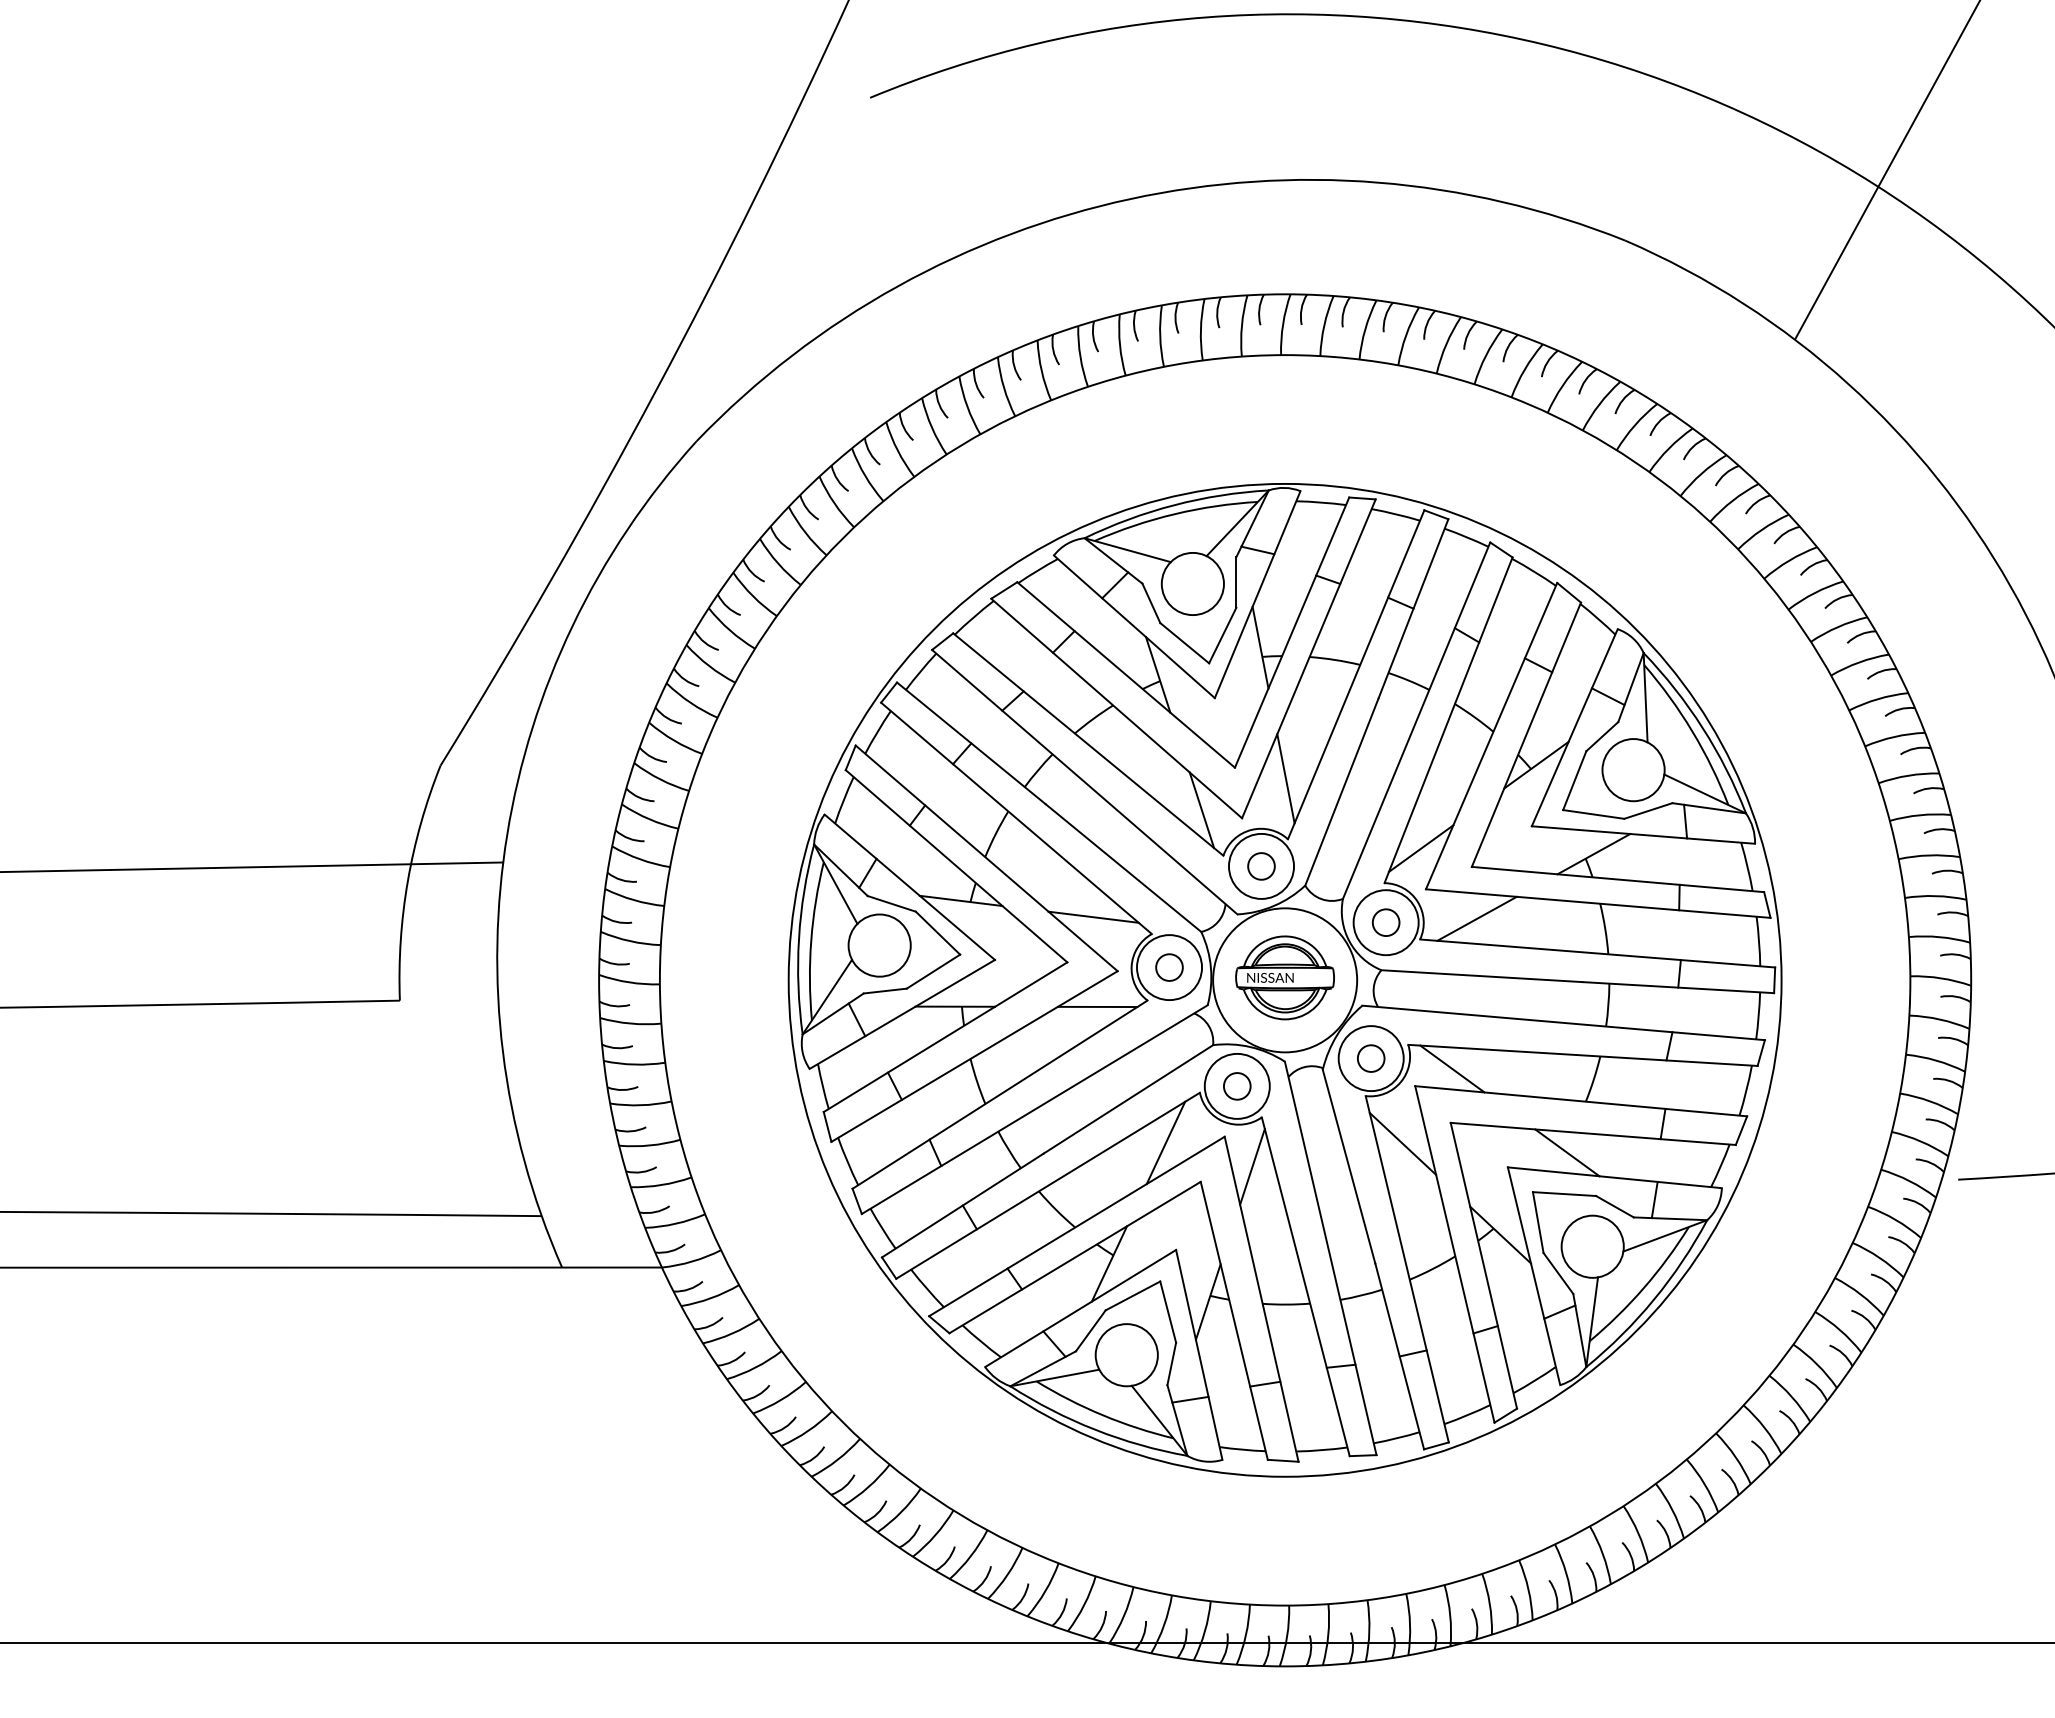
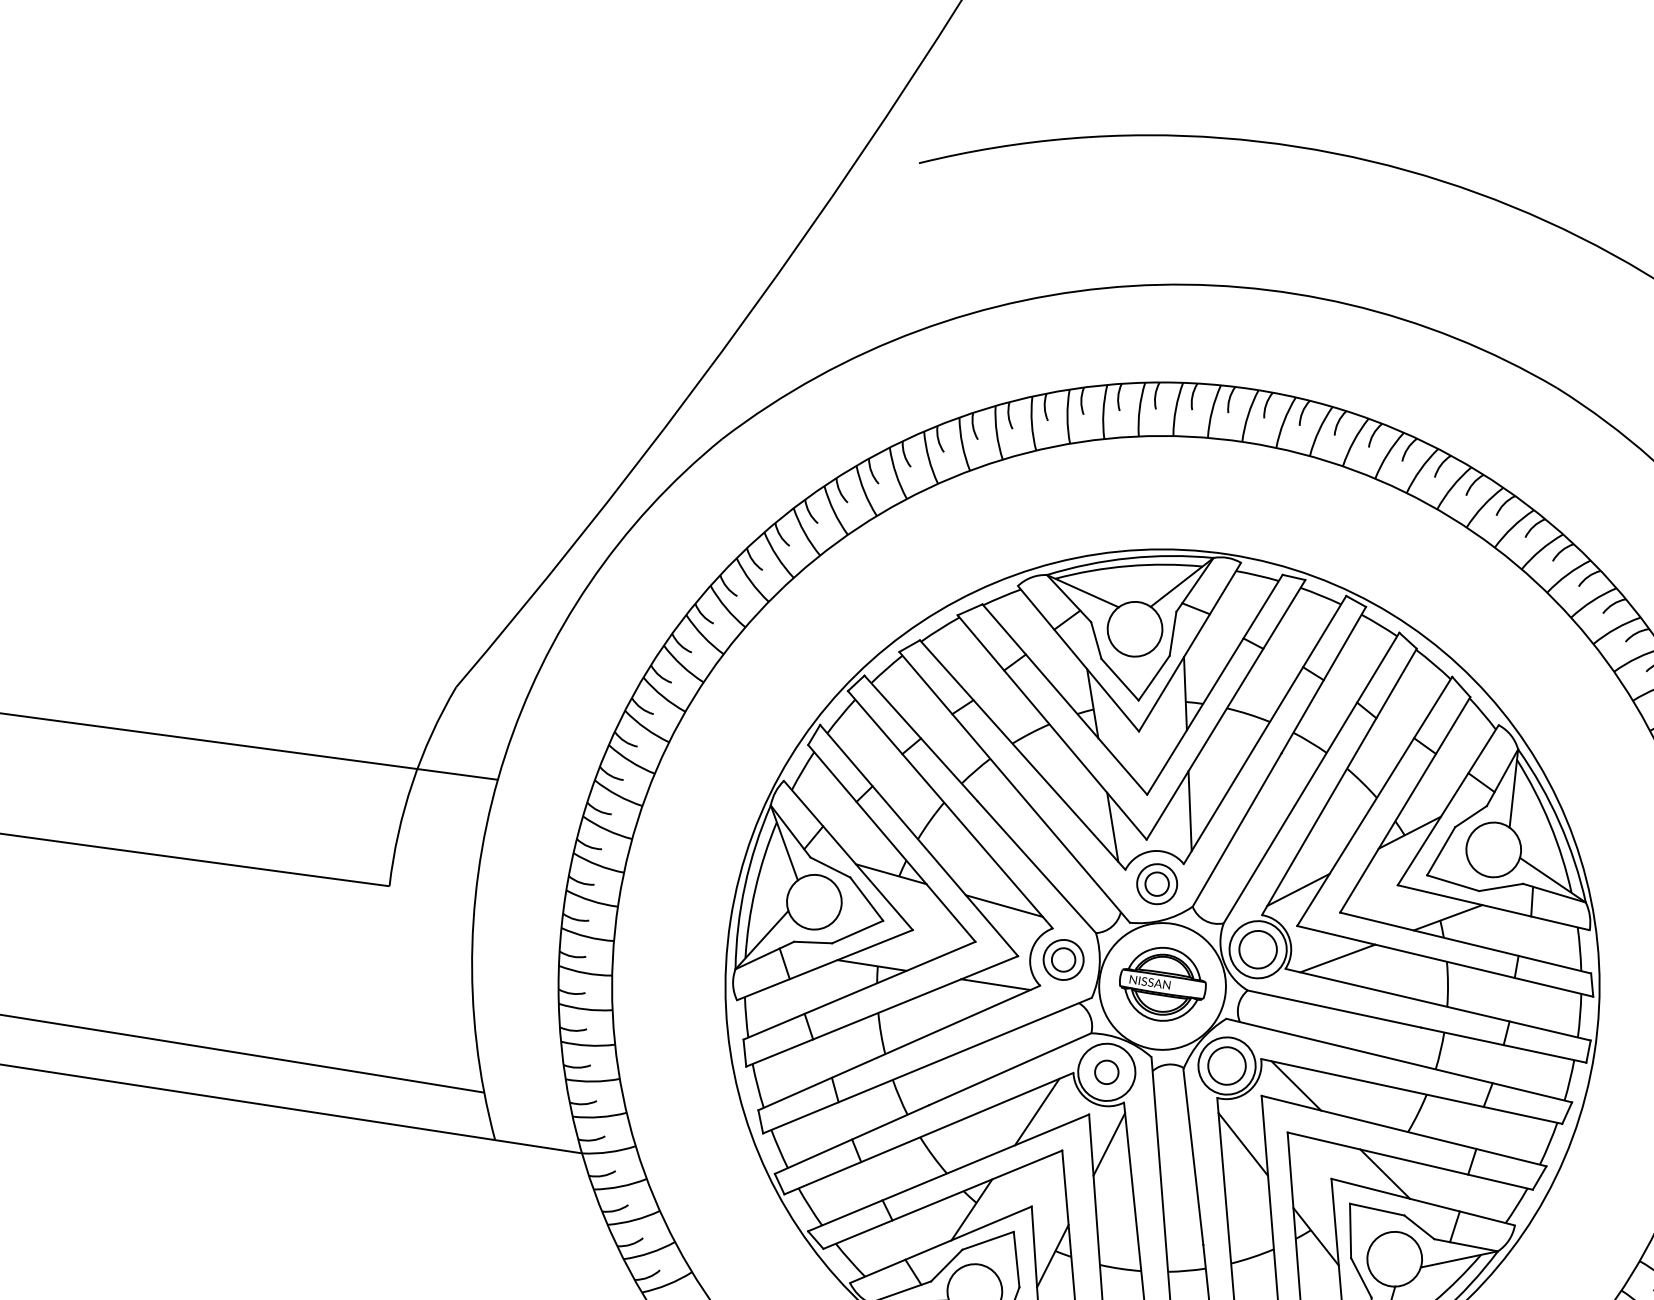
circle: (1261, 865) -> (1157, 883), size x0.7
circle: (1385, 922) -> (1257, 949), size x1.6
circle: (1169, 967) -> (1063, 959), size x0.7
circle: (1370, 1058) -> (1226, 1065), size x1.6

